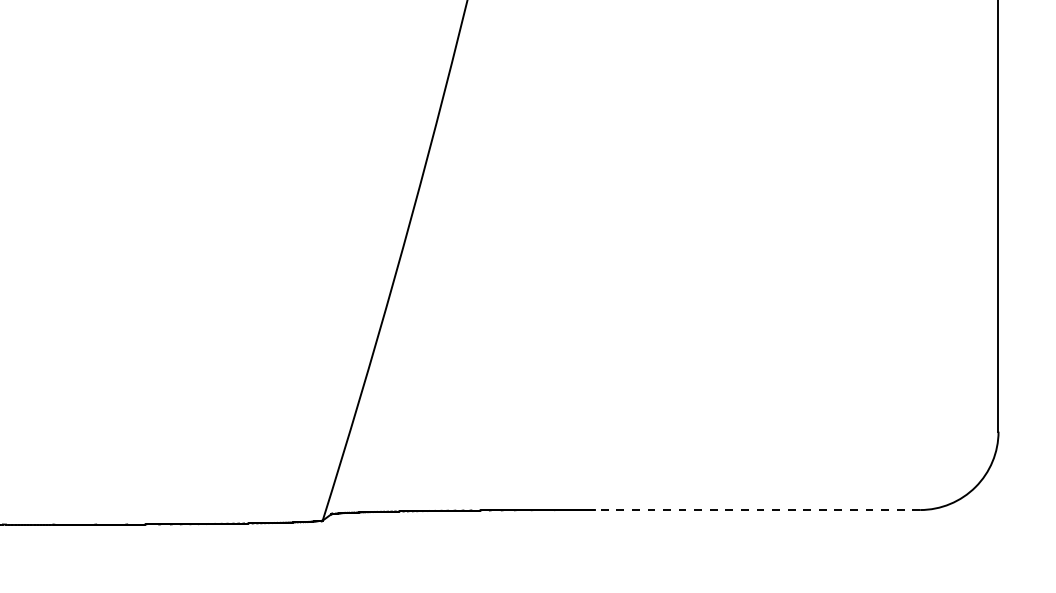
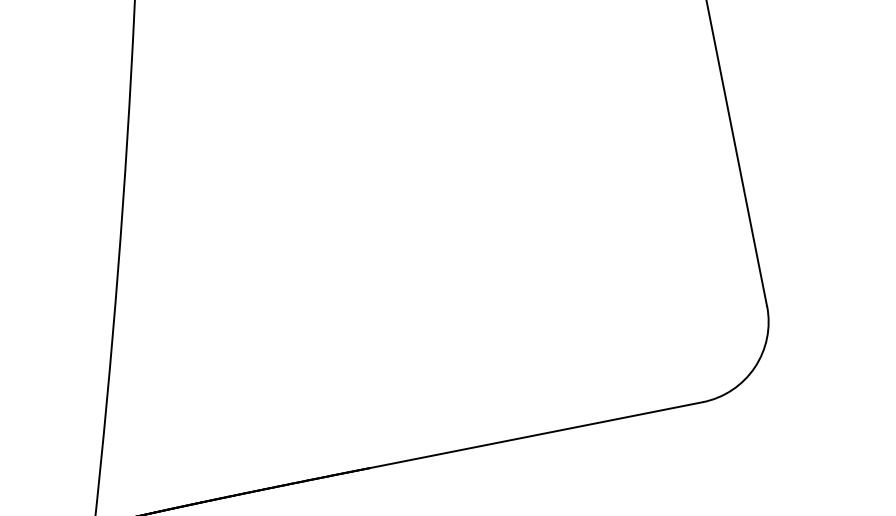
line: (757, 510) -> (536, 435), dashed -> solid

